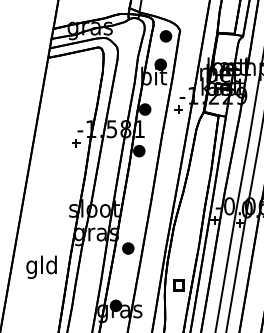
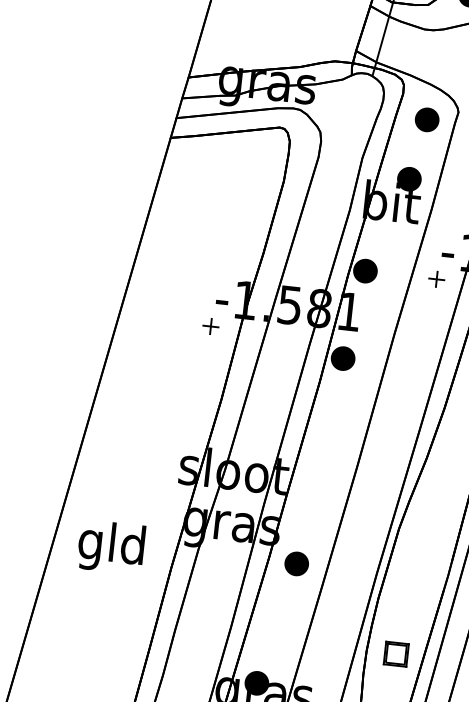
text: (41, 266) -> (111, 545), moved

